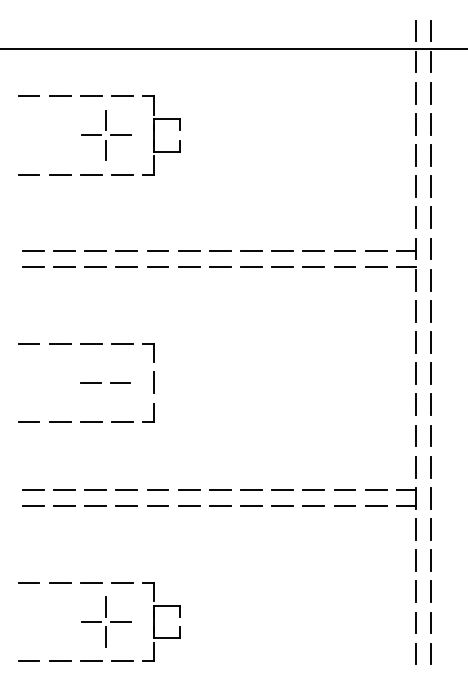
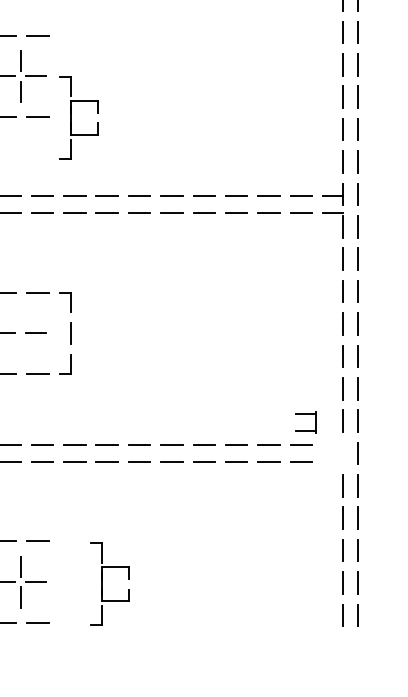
part: (154, 135) -> (71, 118), moved
part: (406, 505) -> (306, 429), moved
part: (154, 621) -> (102, 583), moved

